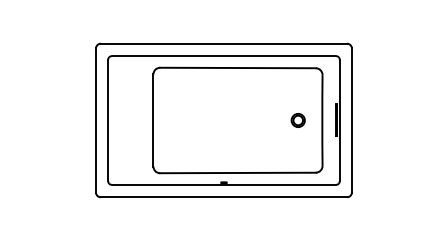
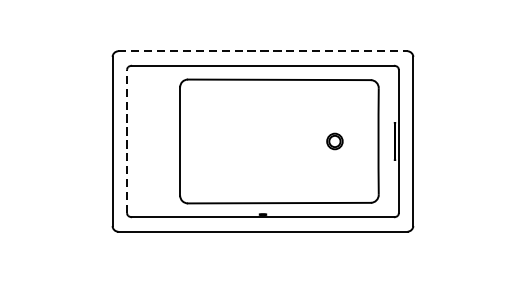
line: (224, 43) -> (263, 51), solid -> dashed
line: (108, 120) -> (127, 141), solid -> dashed
part: (297, 120) -> (334, 141), moved

